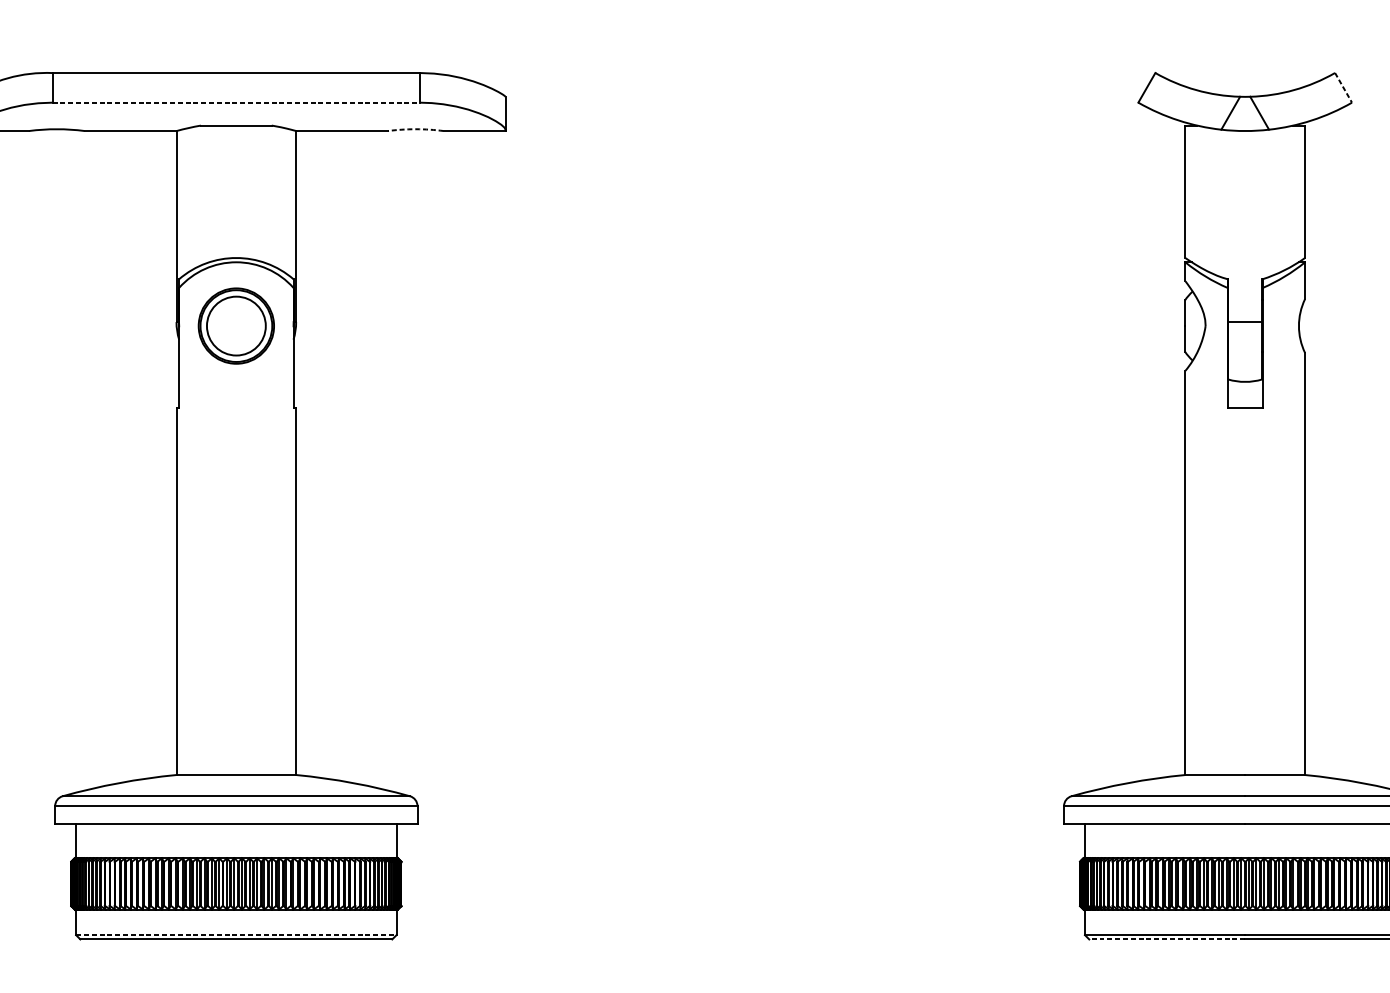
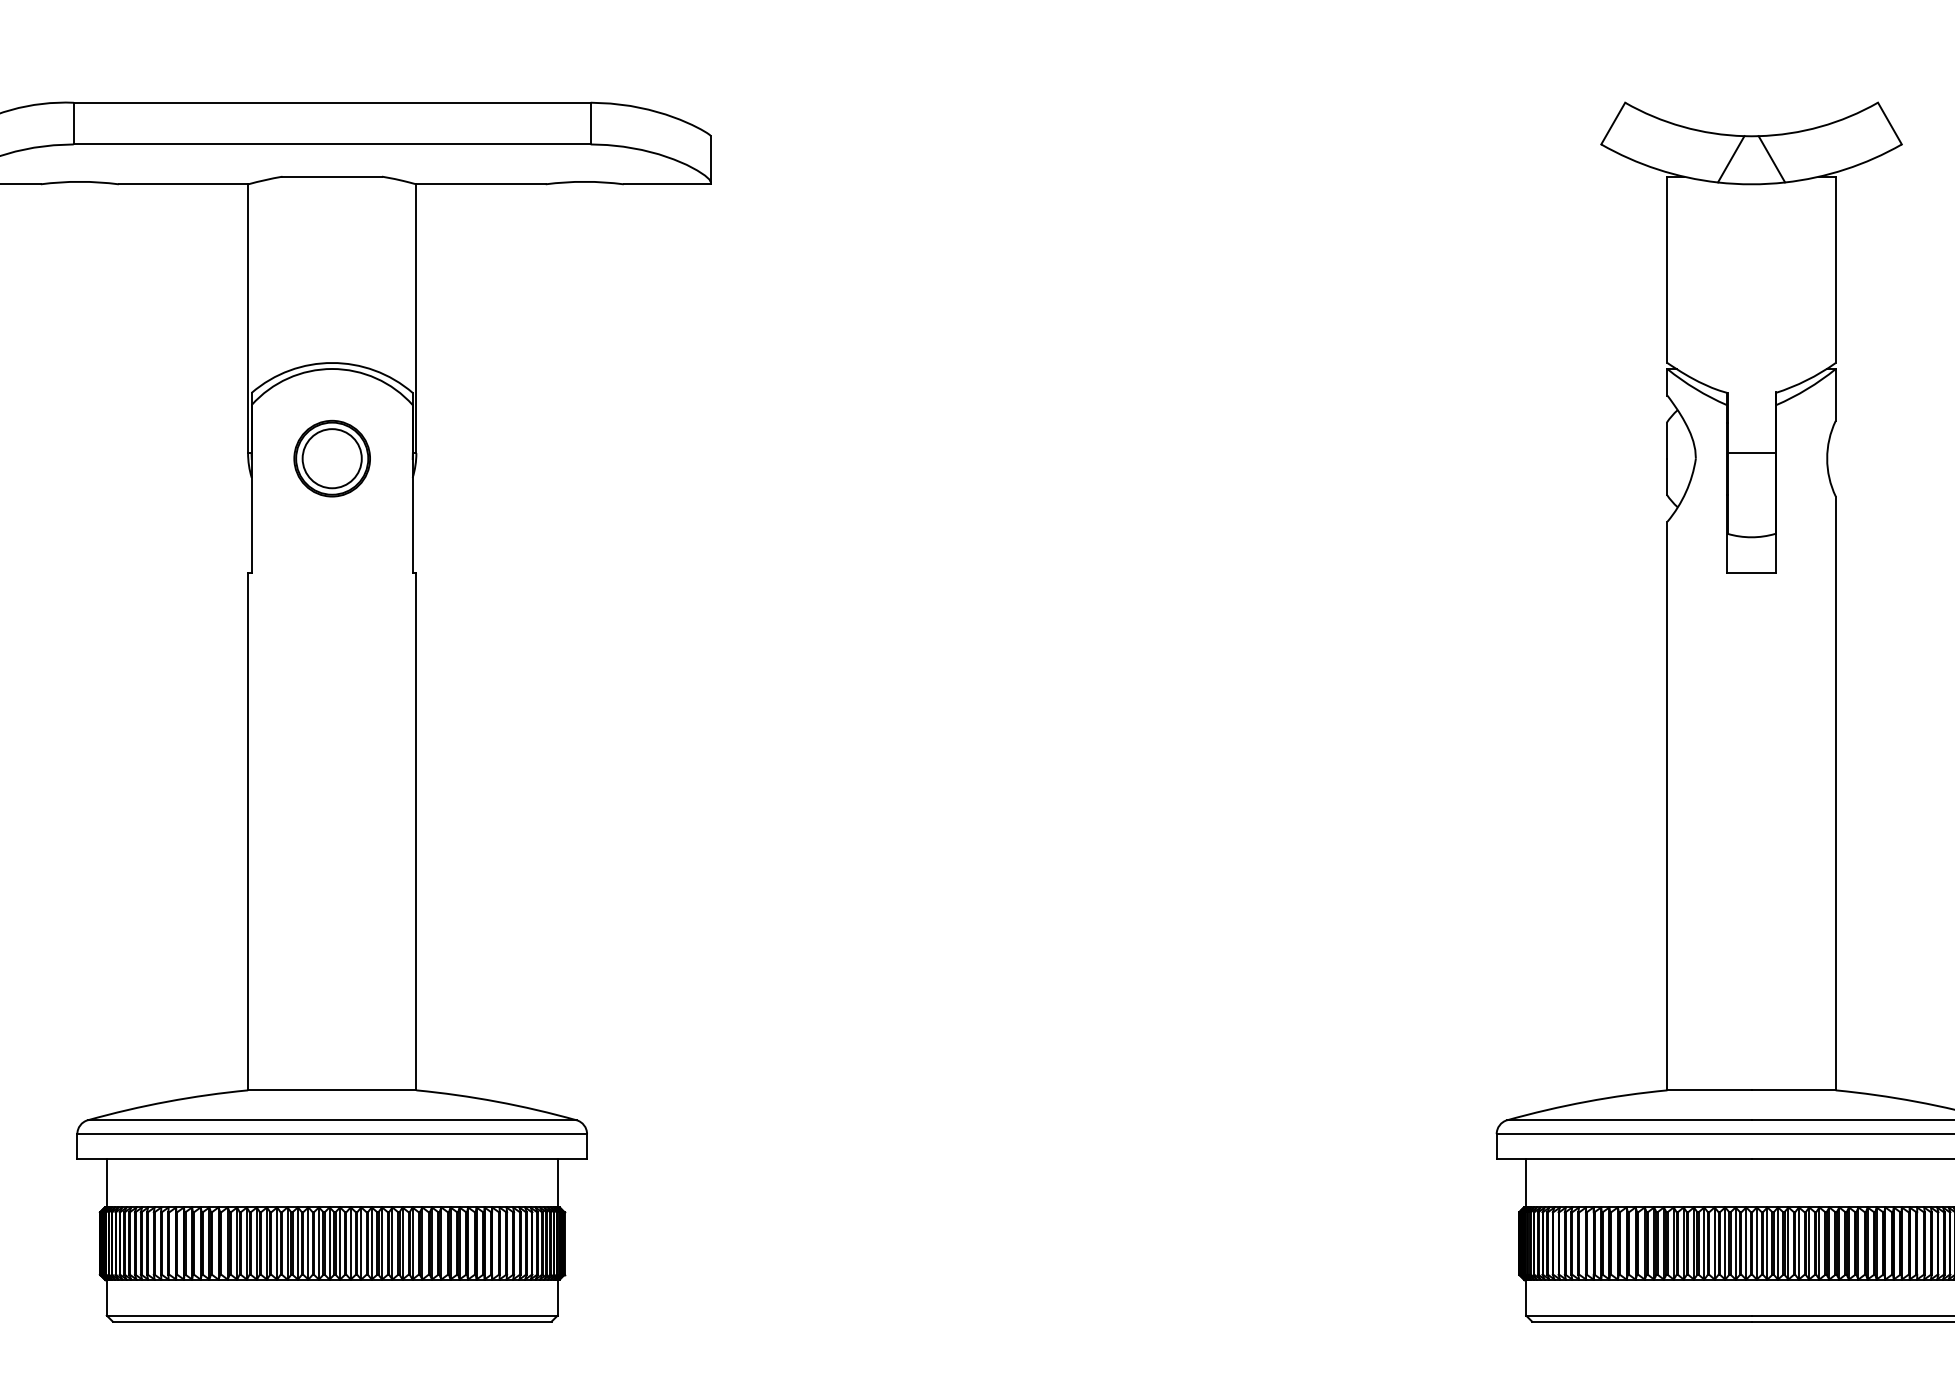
line: (1343, 88) -> (1890, 124), dashed -> solid
line: (236, 102) -> (332, 144), dashed -> solid
arc: (415, 129) -> (584, 181), dashed -> solid
part: (235, 325) -> (331, 458), size x0.71
line: (236, 935) -> (332, 1315), dashed -> solid
line: (1166, 939) -> (1641, 1321), dashed -> solid

